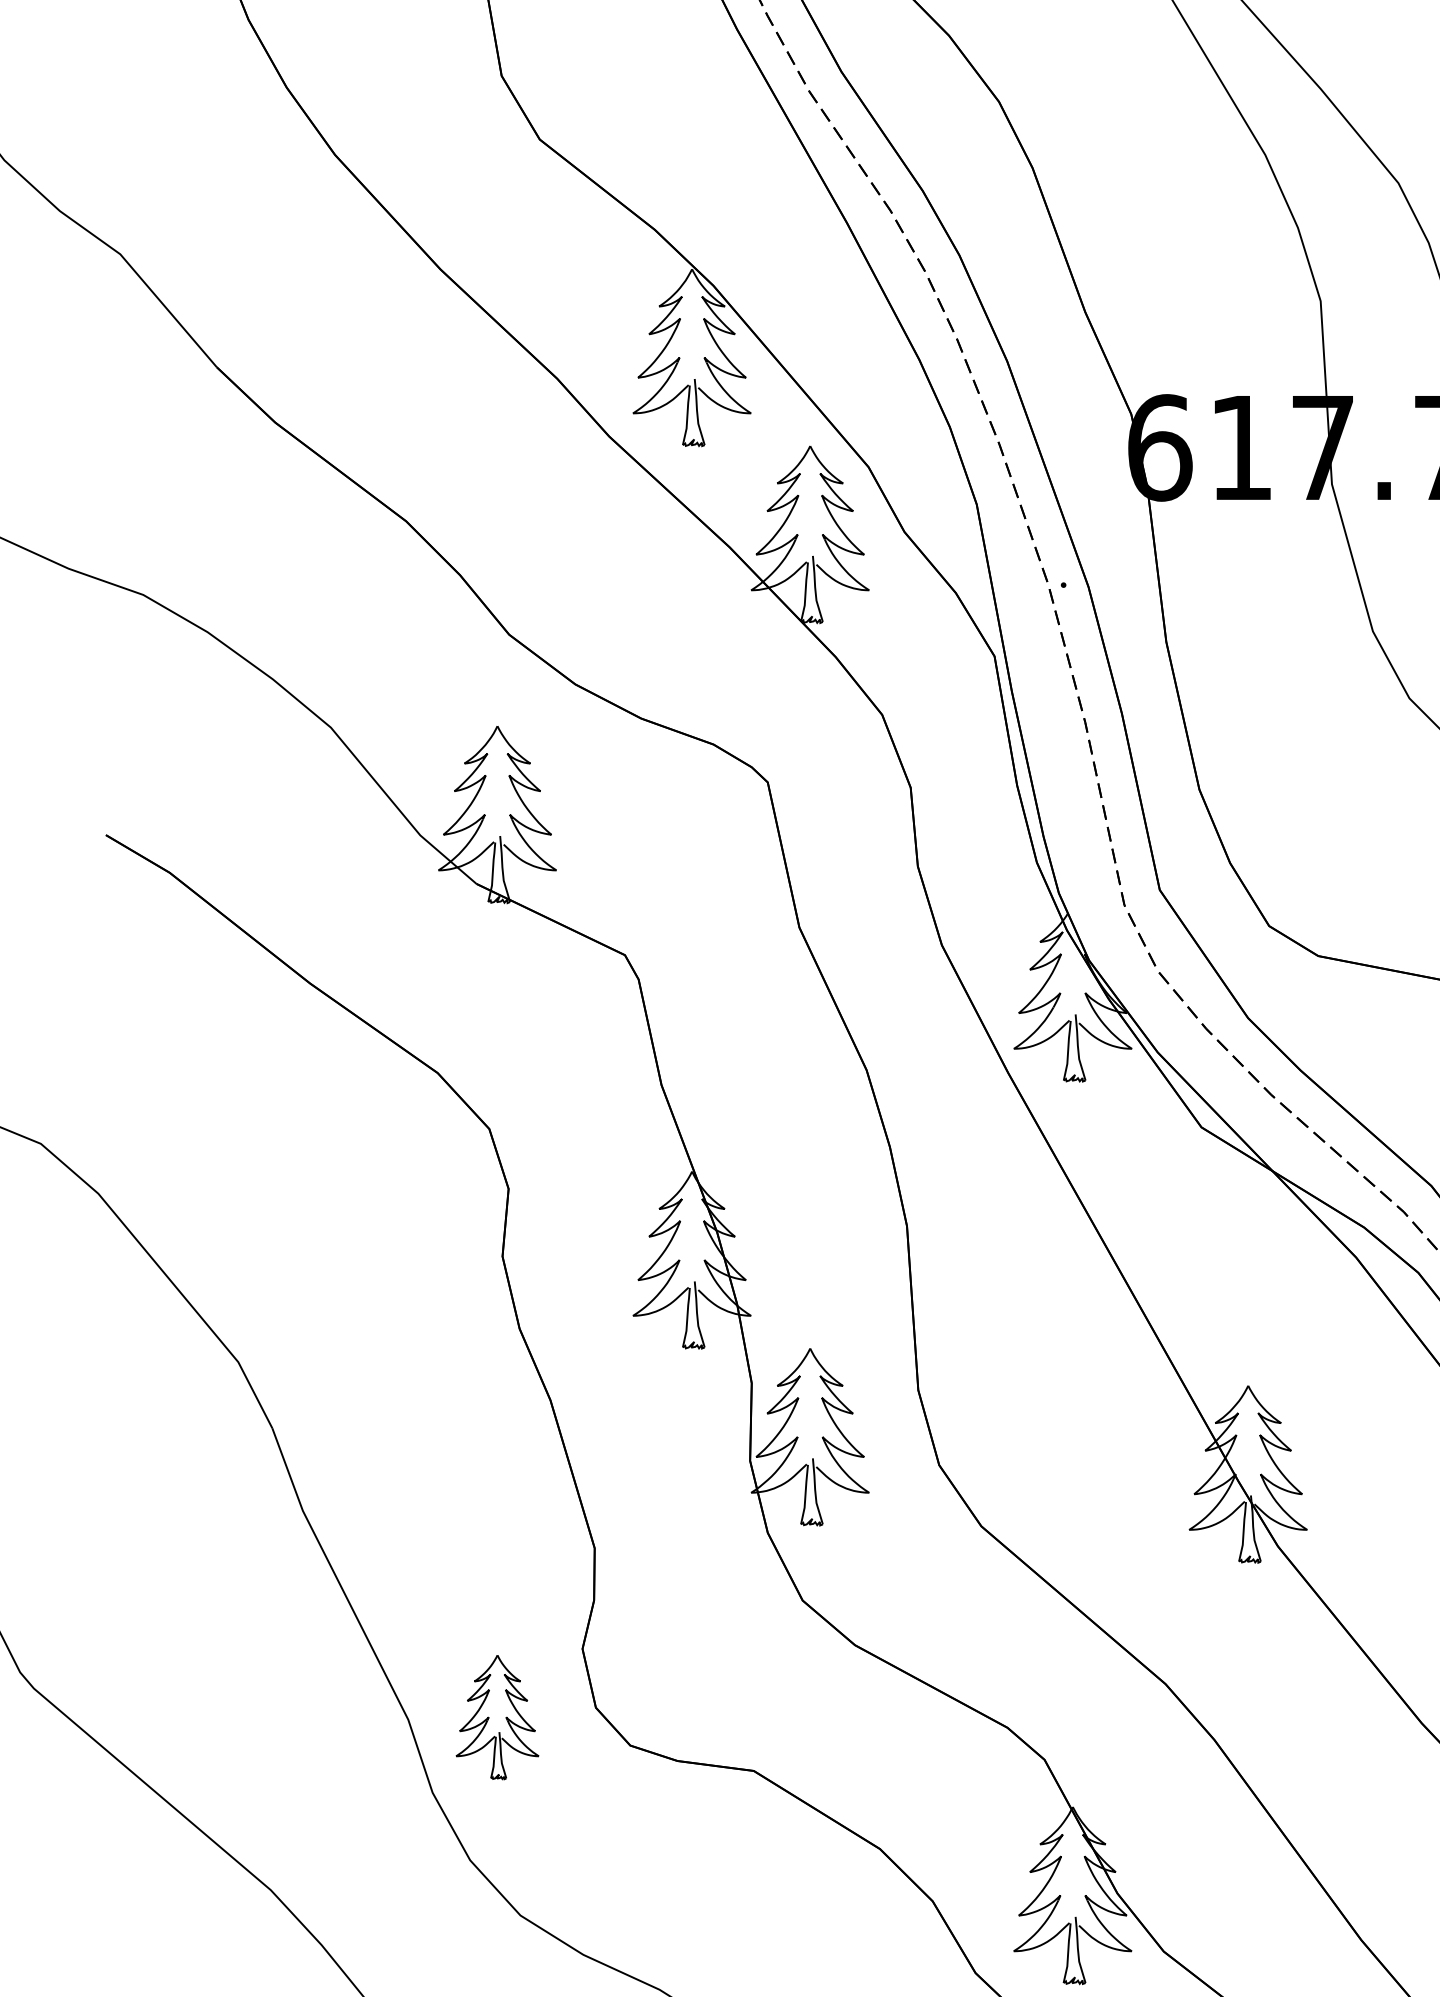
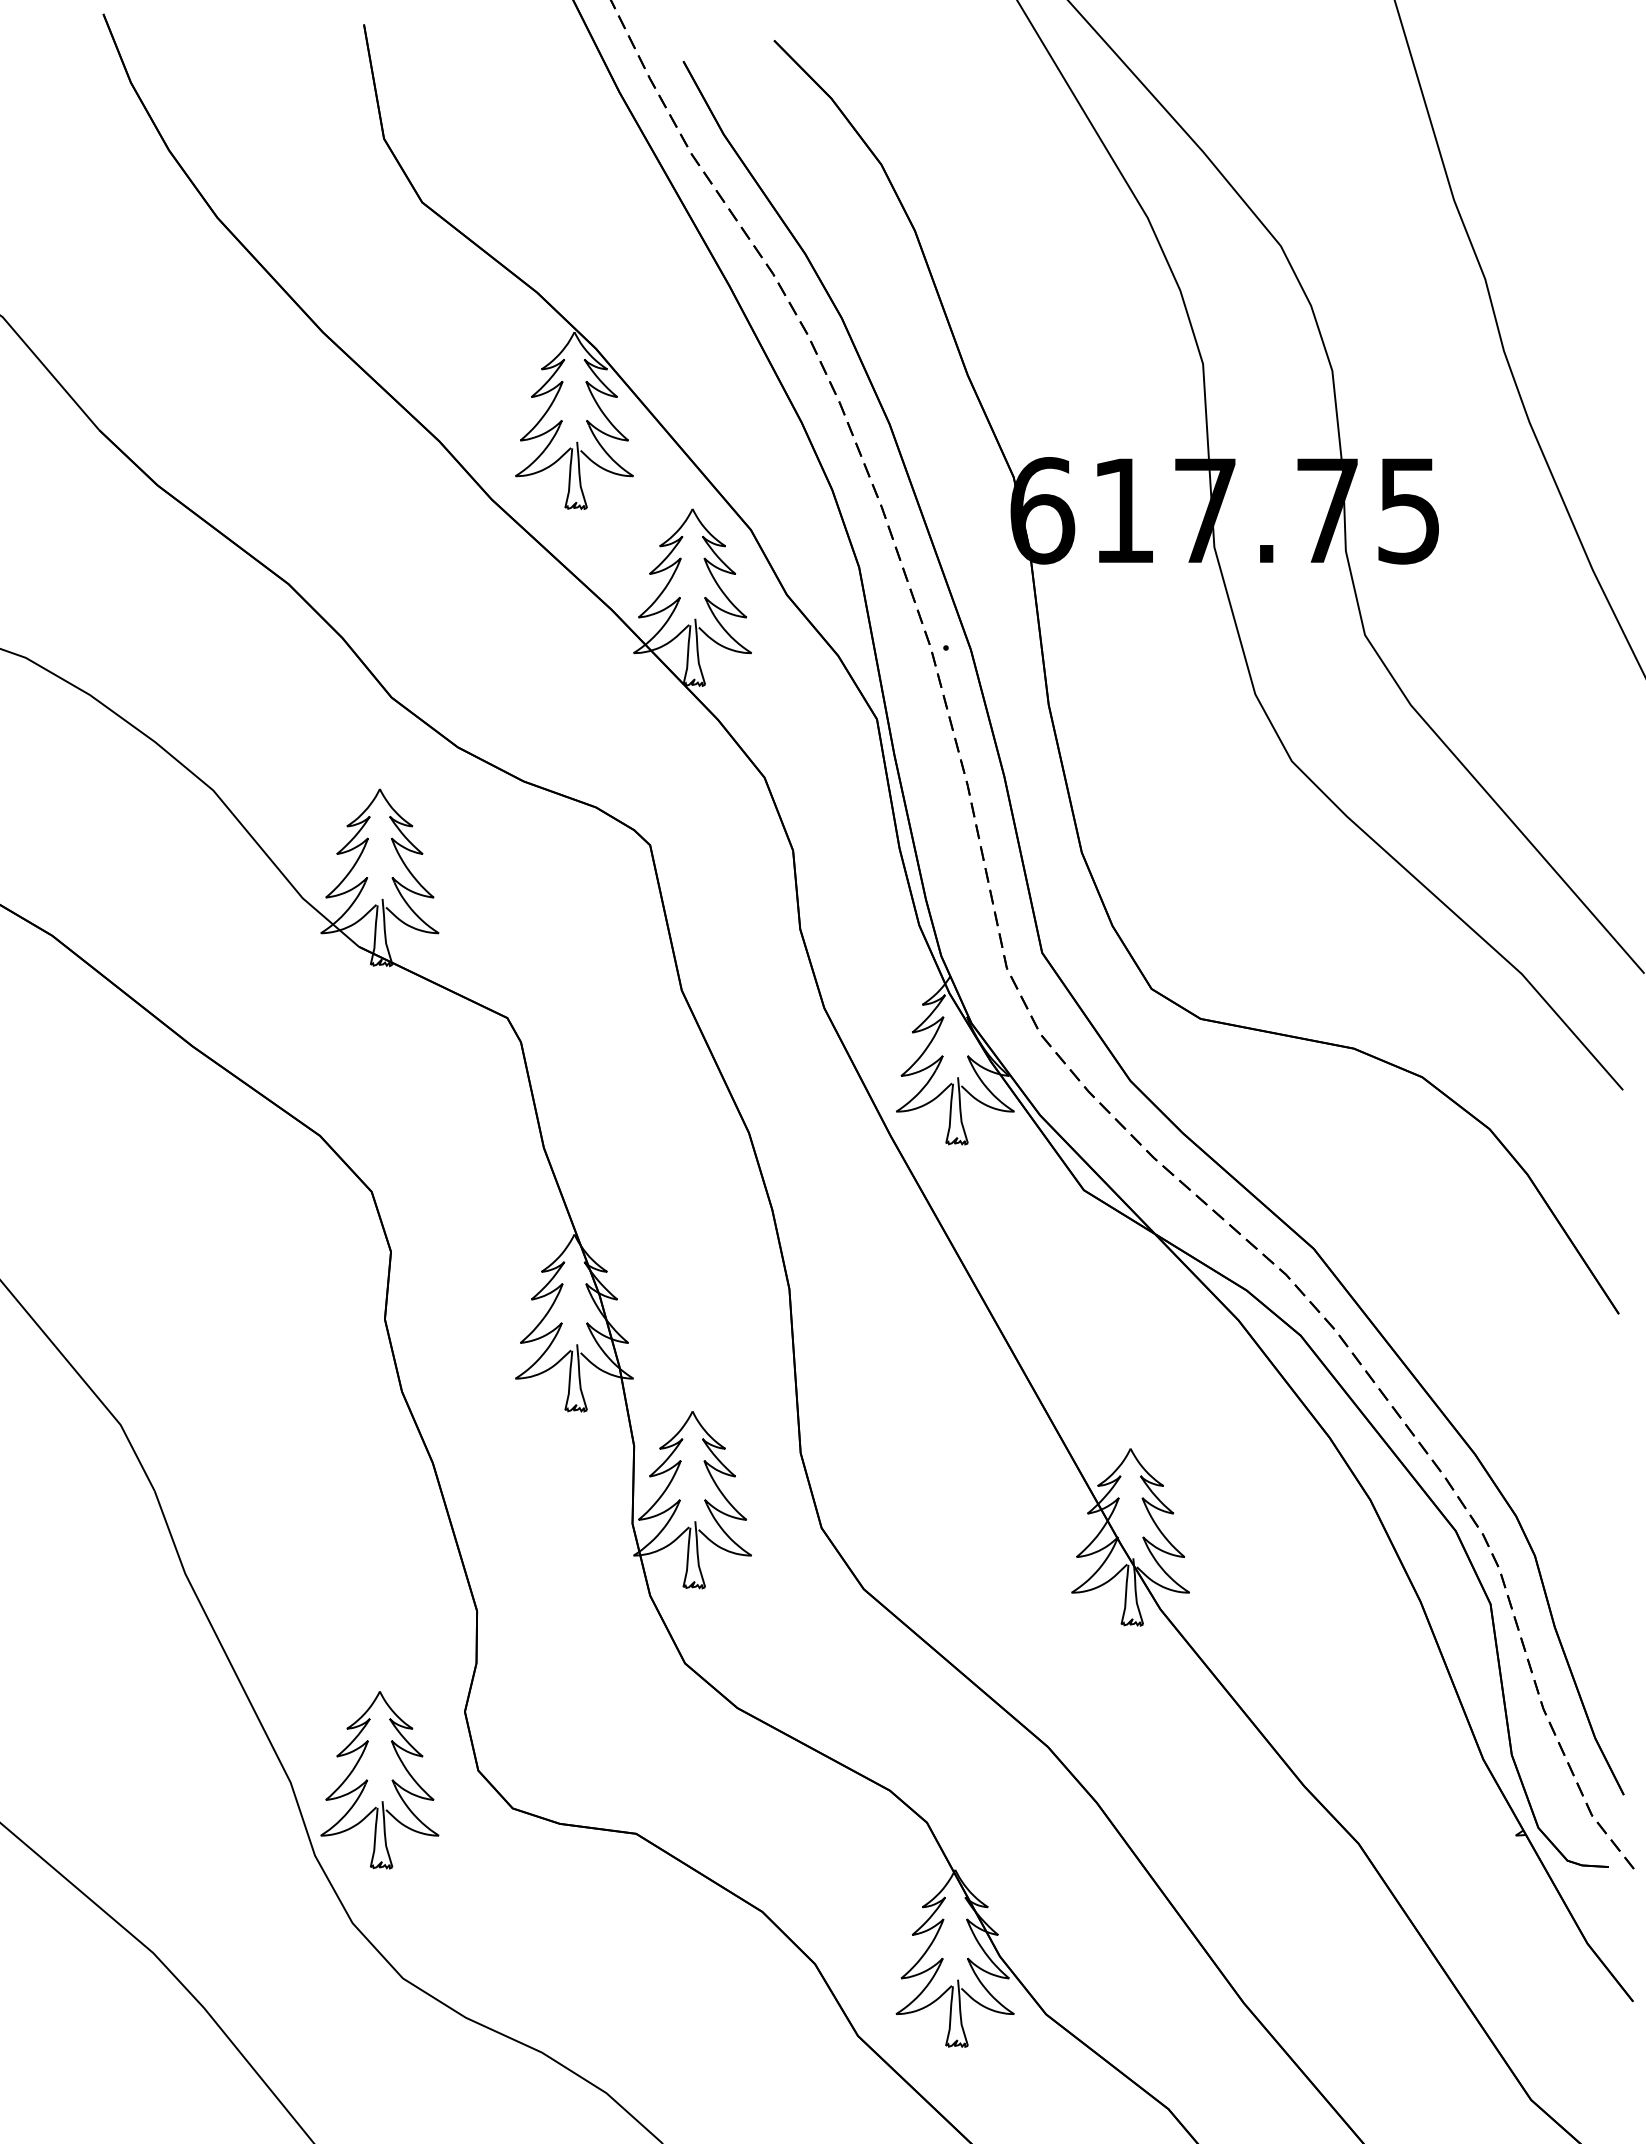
part: (497, 1717) -> (379, 1780), size x1.43

